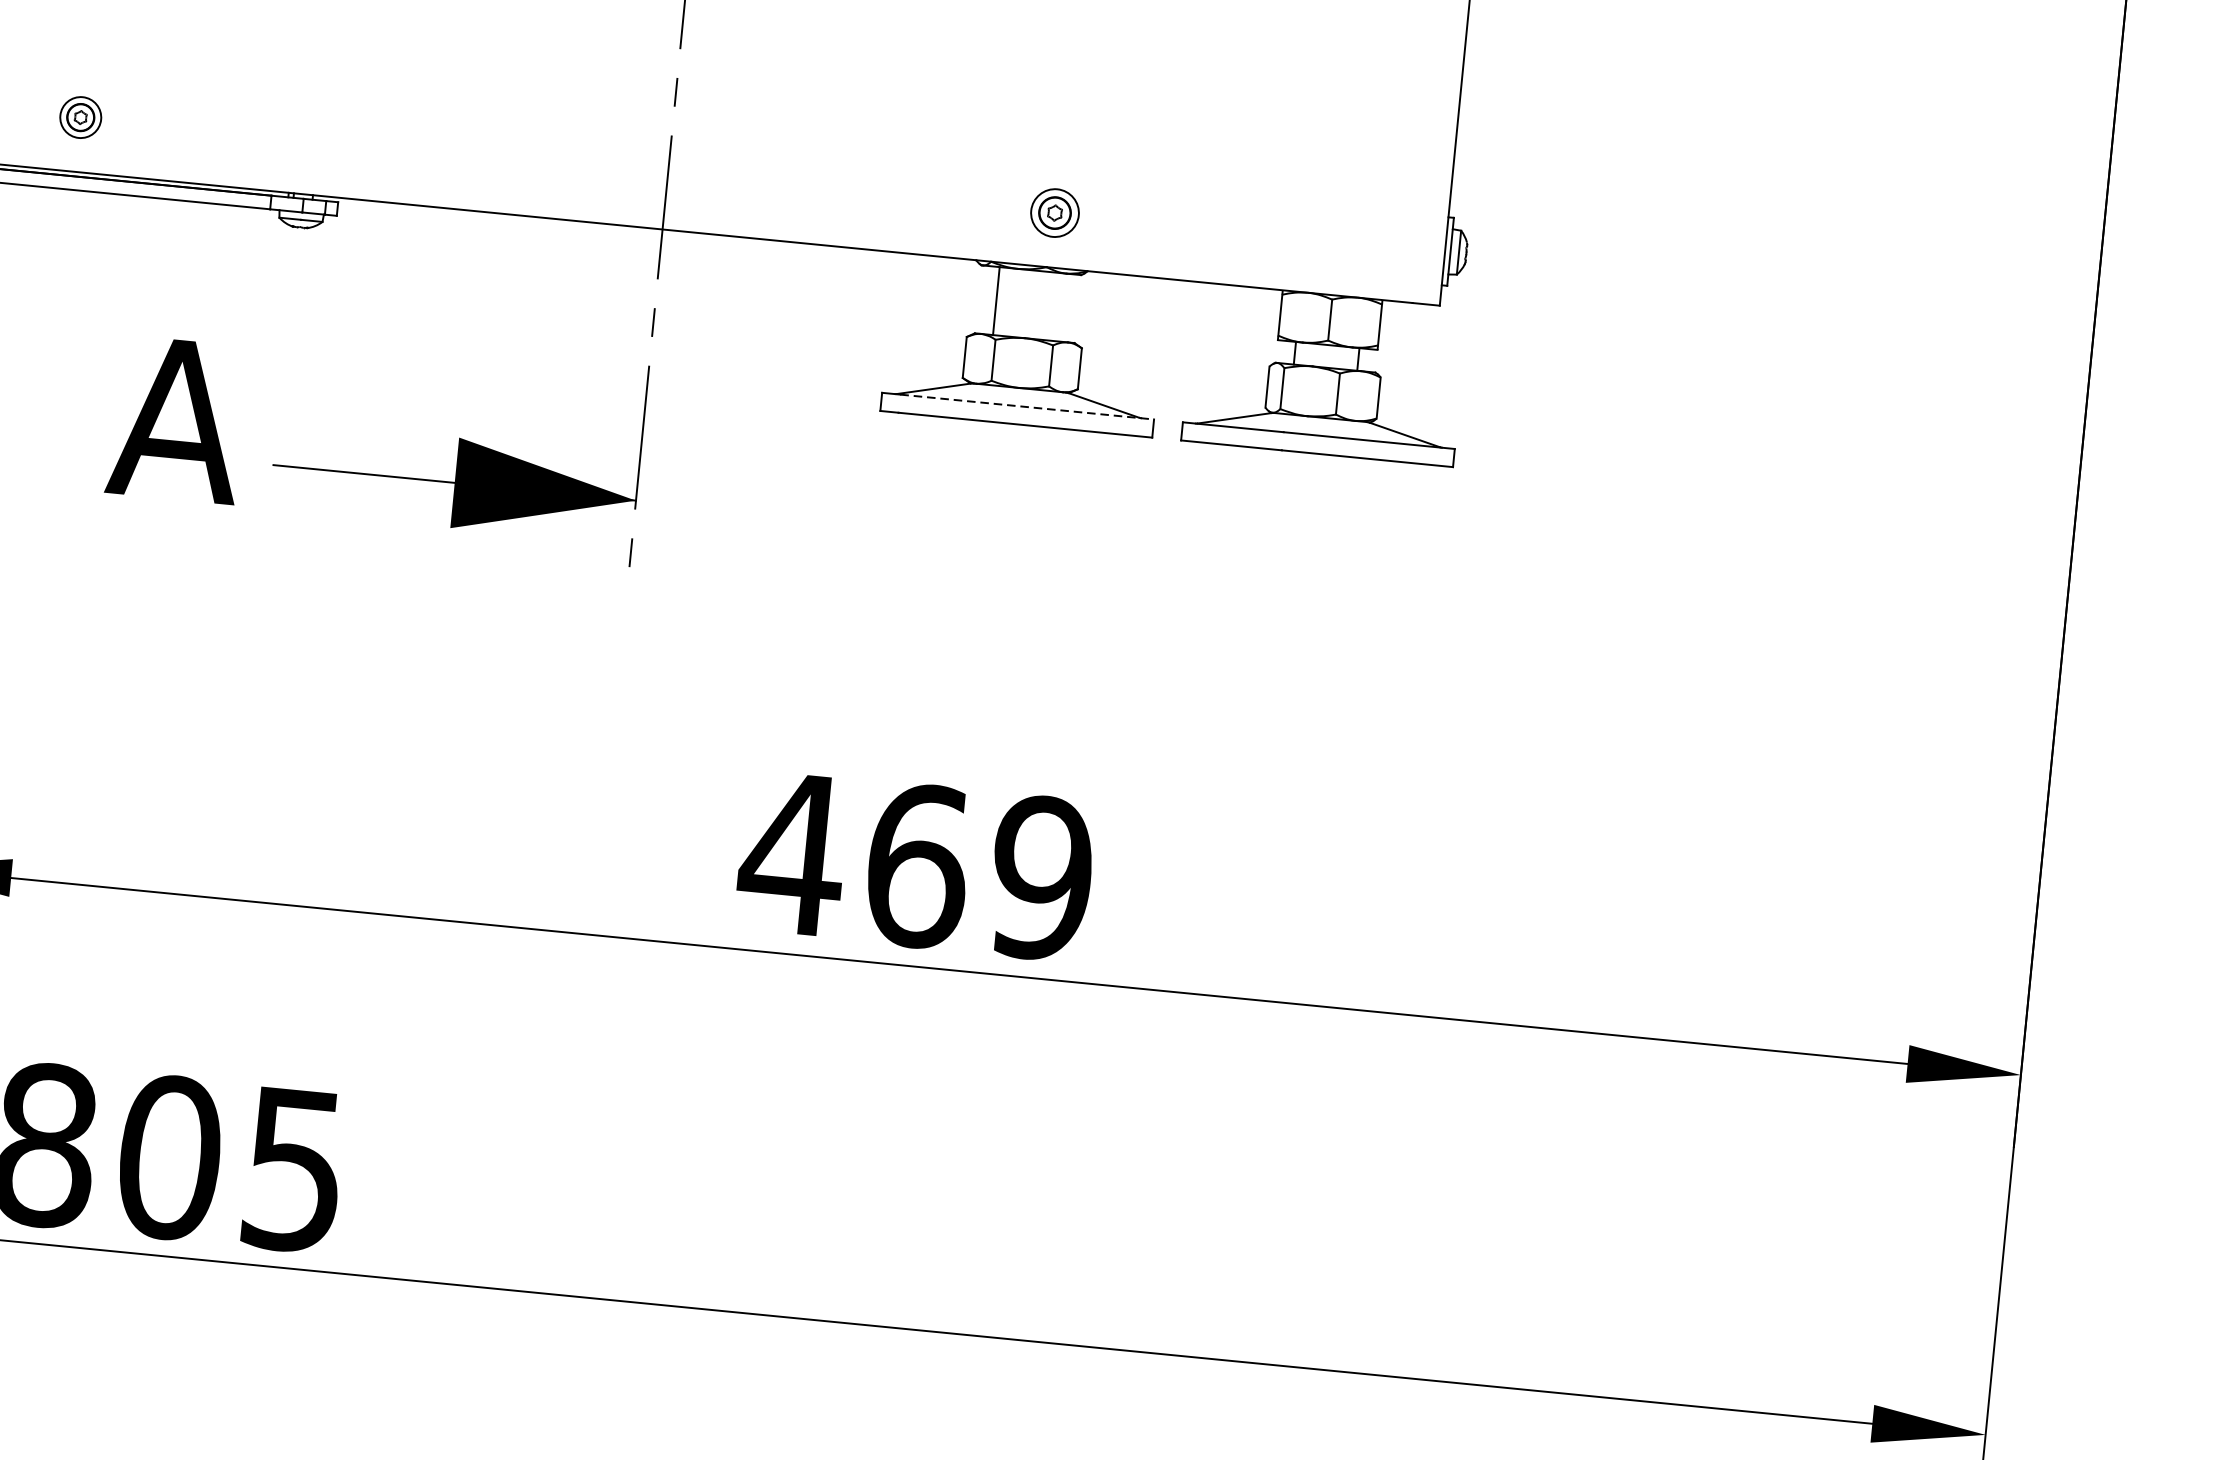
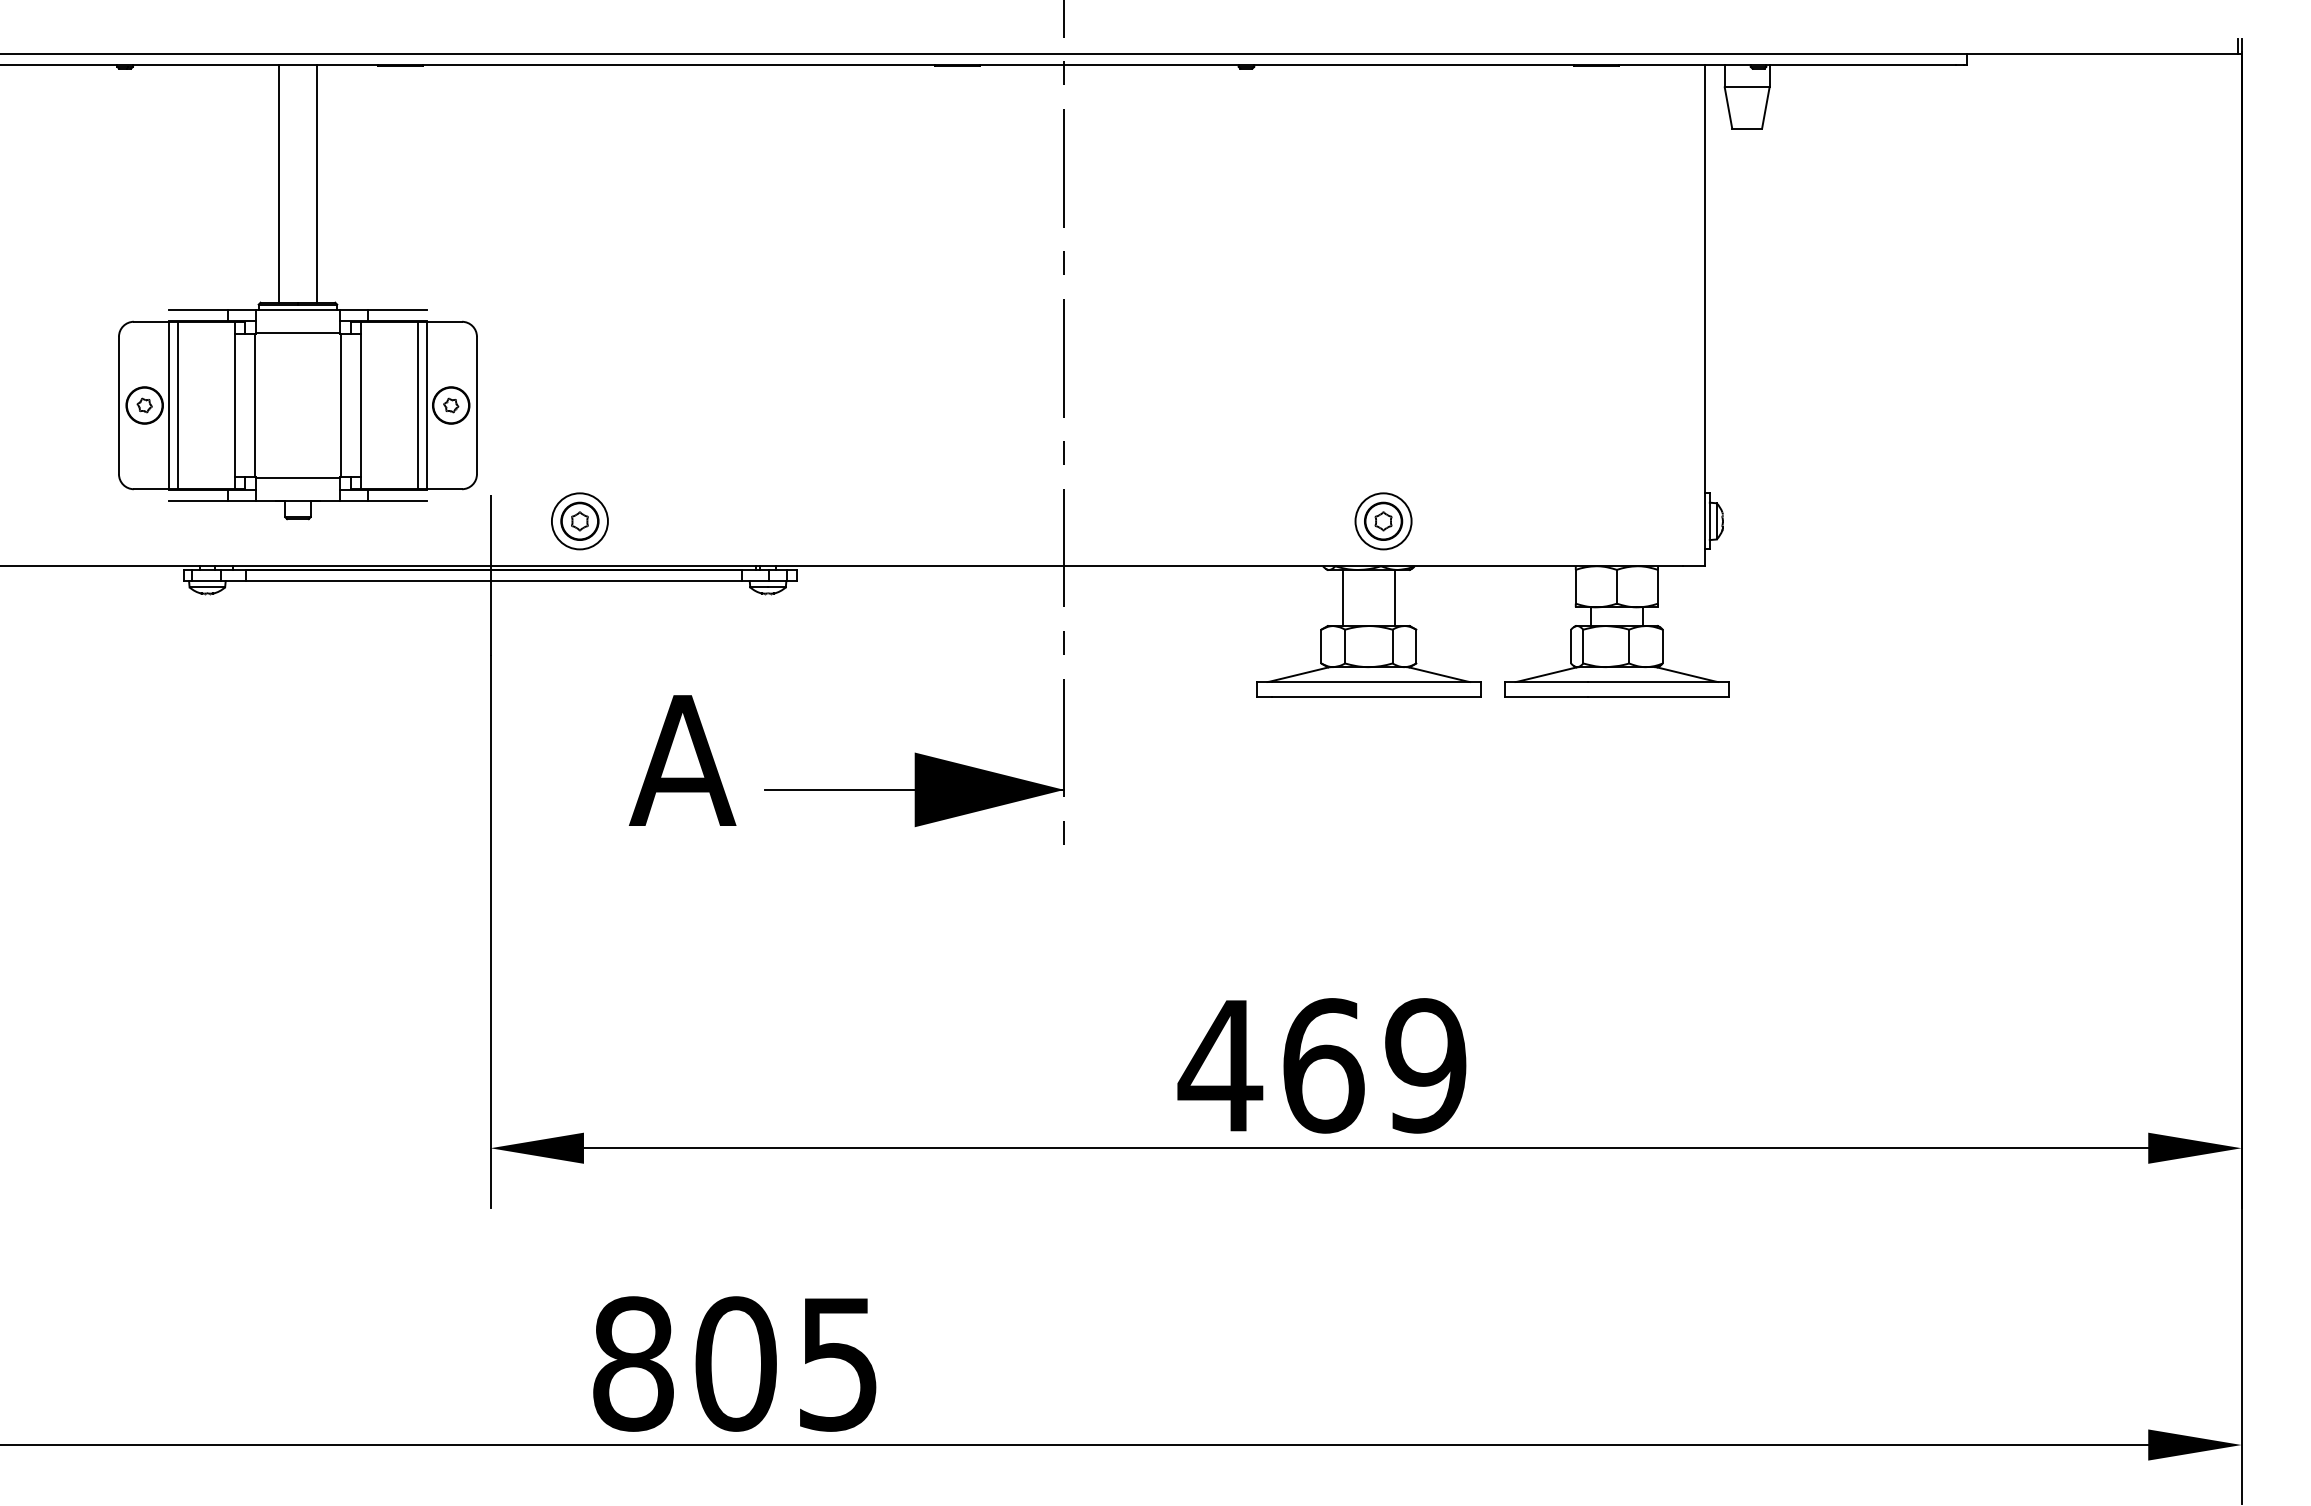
part: (80, 117) -> (579, 521), size x1.67
part: (1054, 213) -> (1383, 521), size x1.43
line: (1060, 306) -> (1395, 597), added
line: (1027, 407) -> (1376, 682), dashed -> solid

